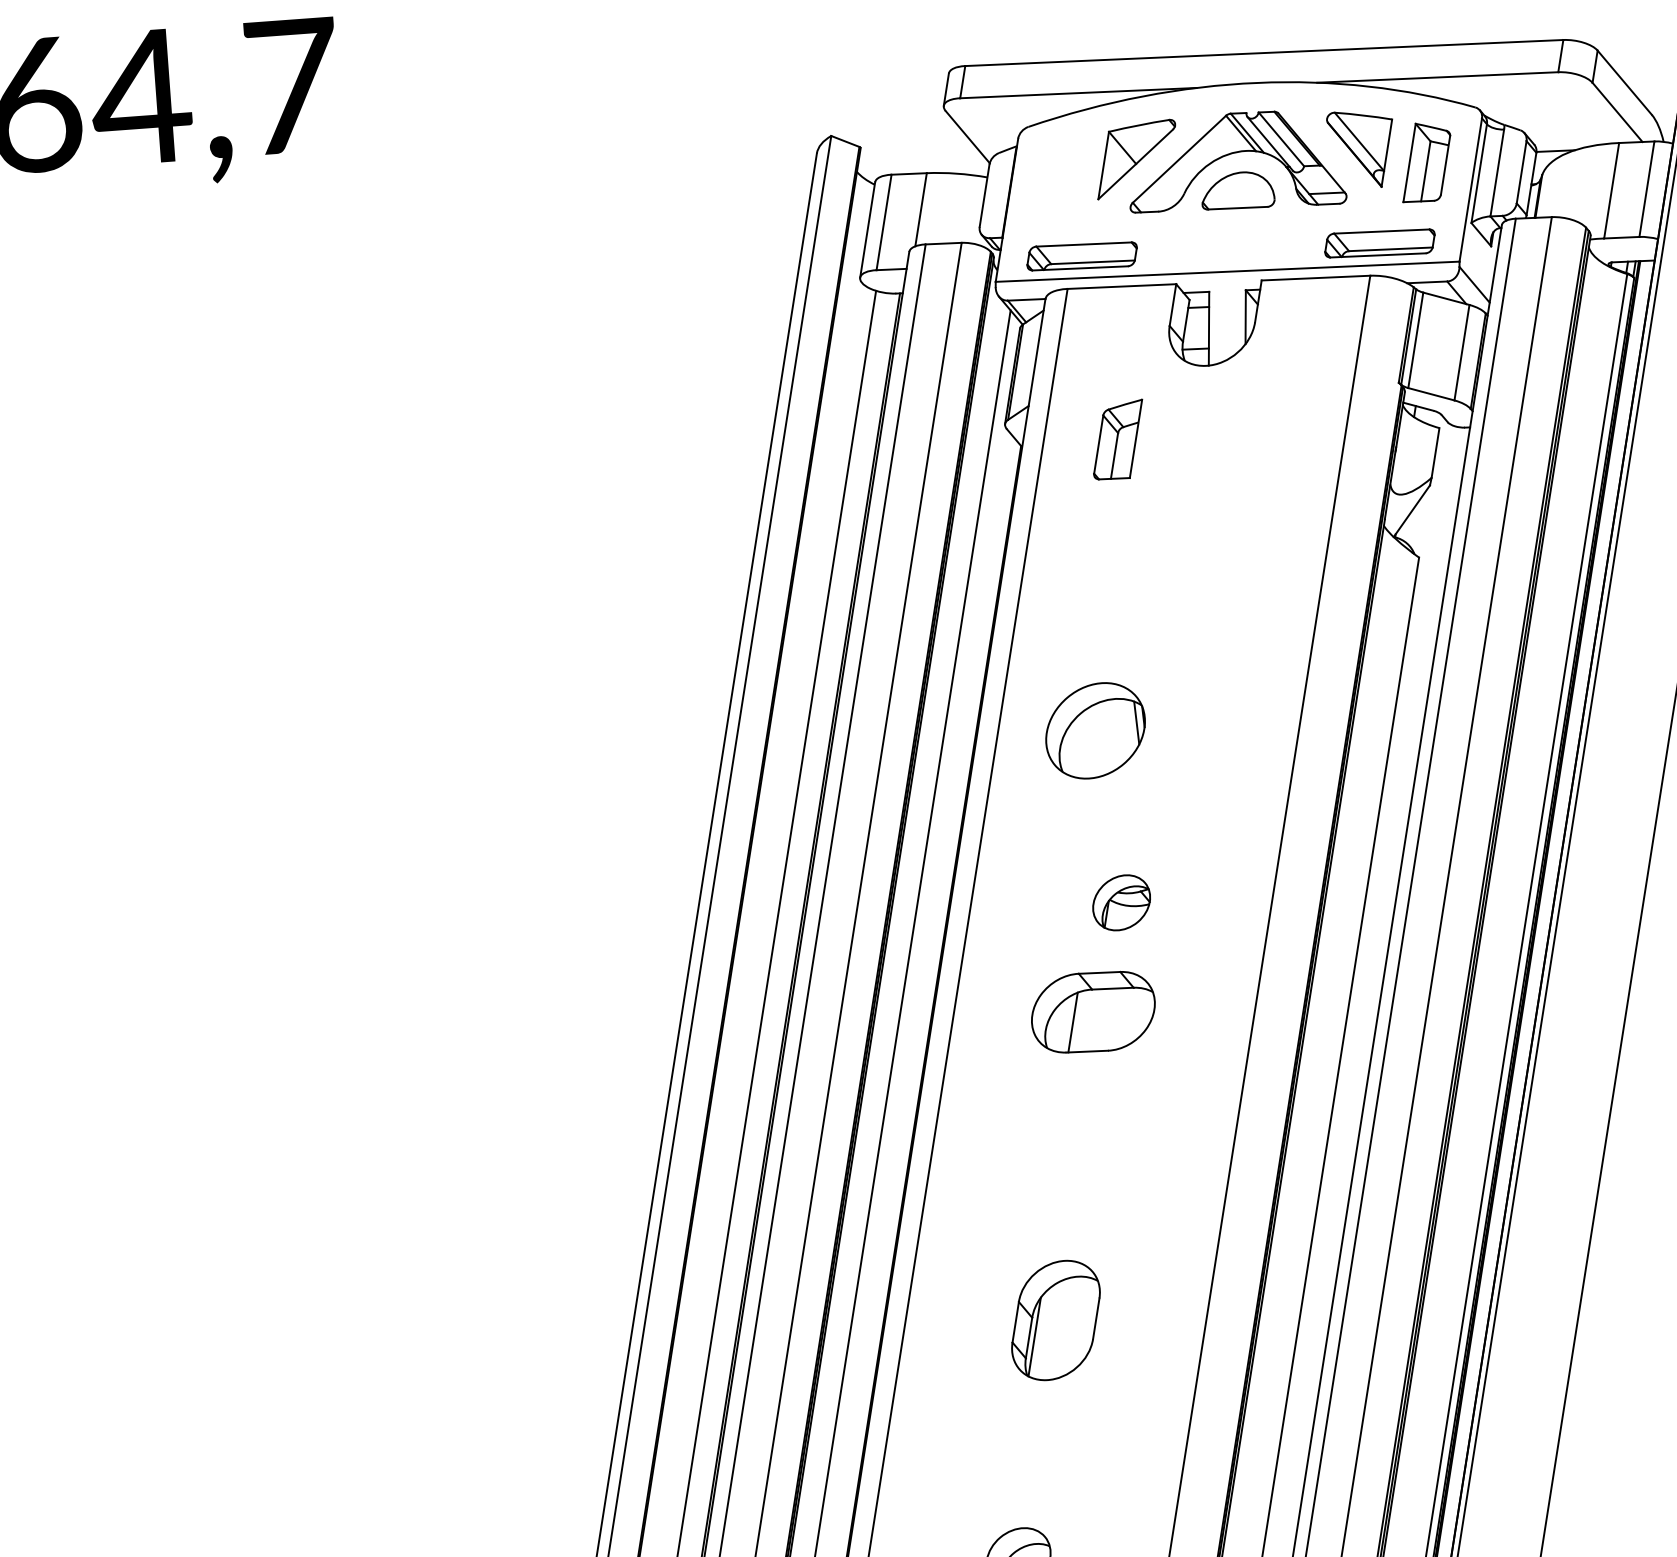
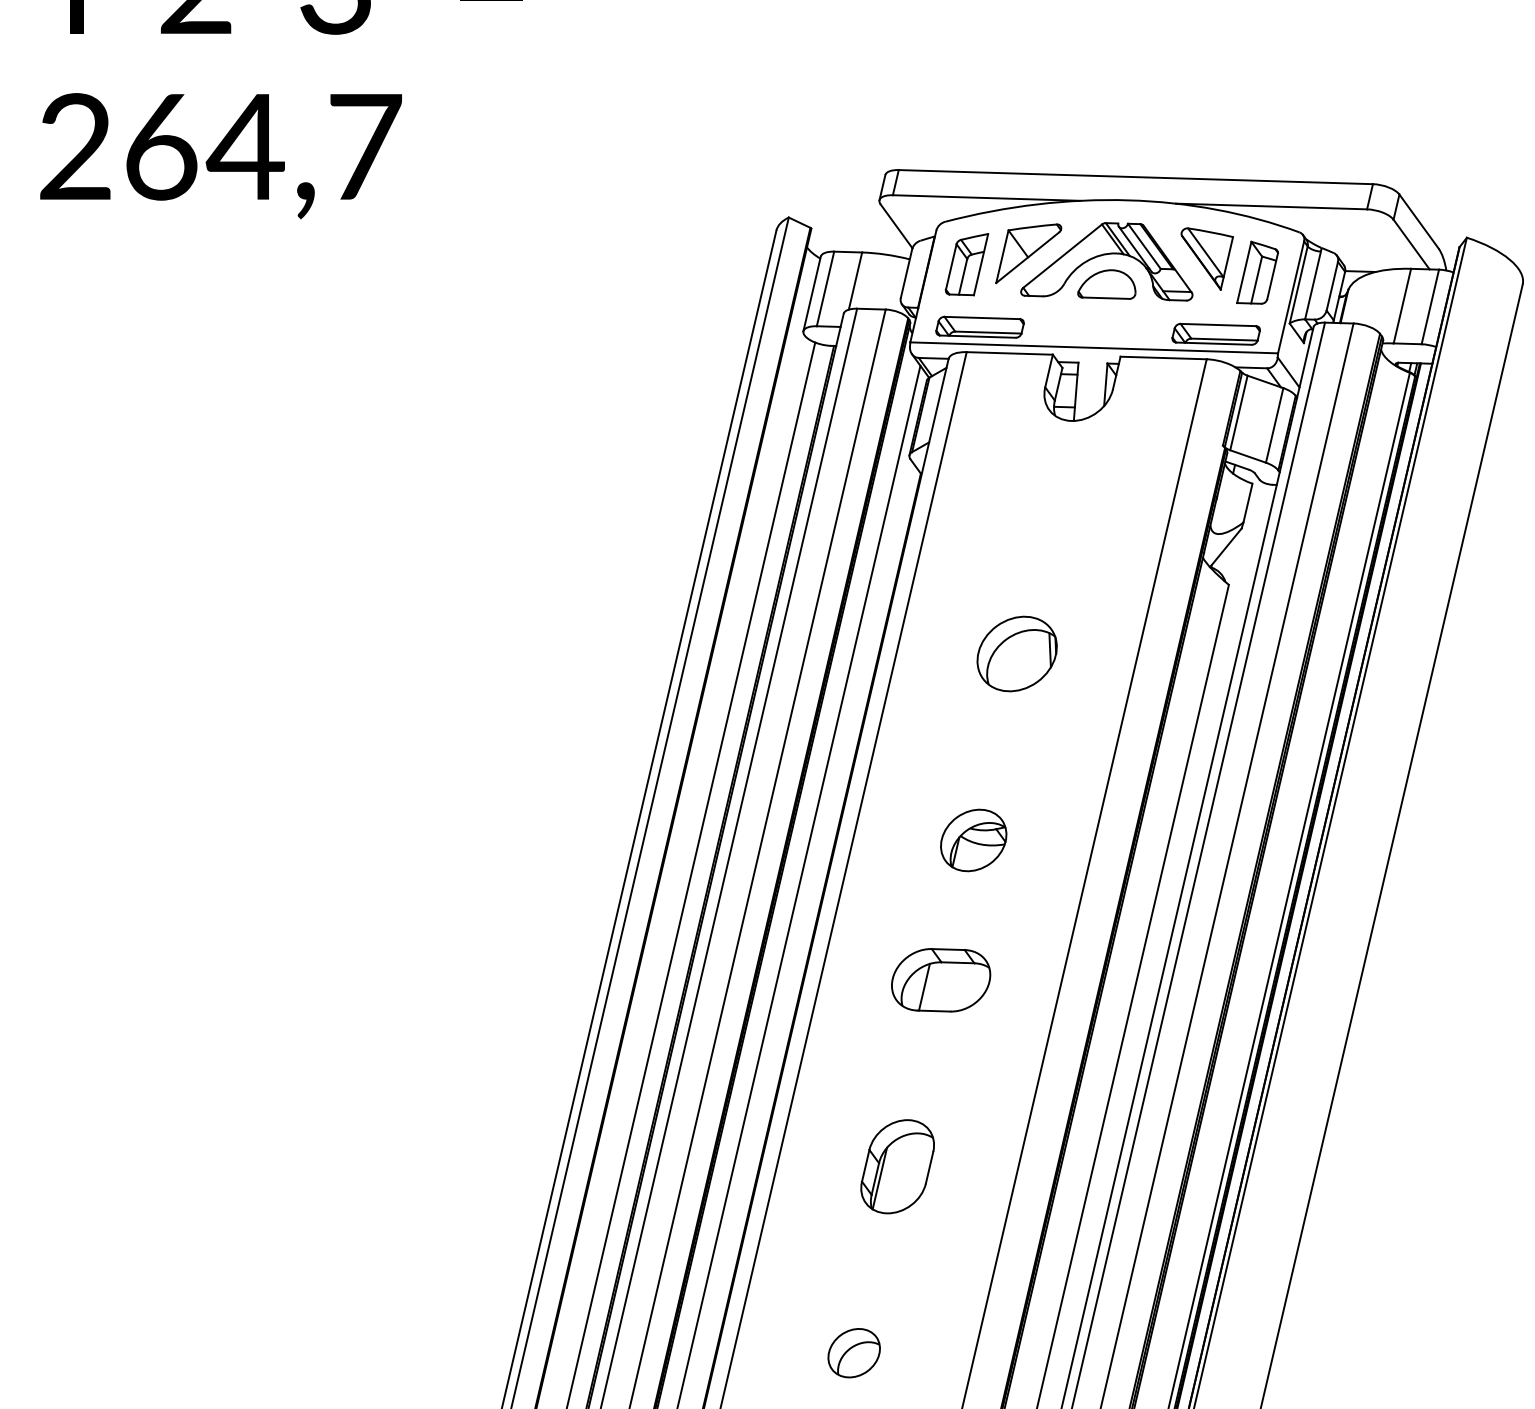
part: (1117, 440) -> (966, 264), moved
part: (1094, 730) -> (1016, 653), moved
part: (1121, 902) -> (973, 840), size x1.43
part: (1093, 1012) -> (941, 980), moved

